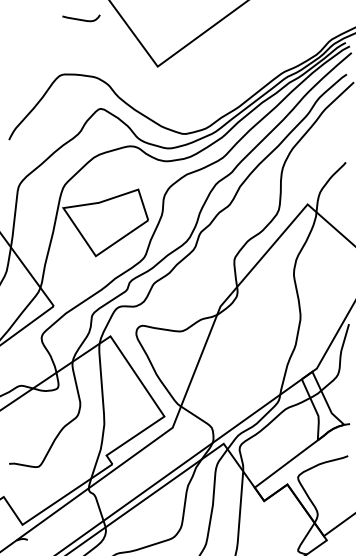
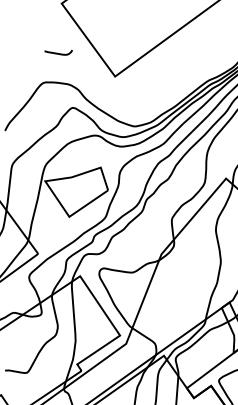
curve: (81, 19) -> (58, 53), moved

